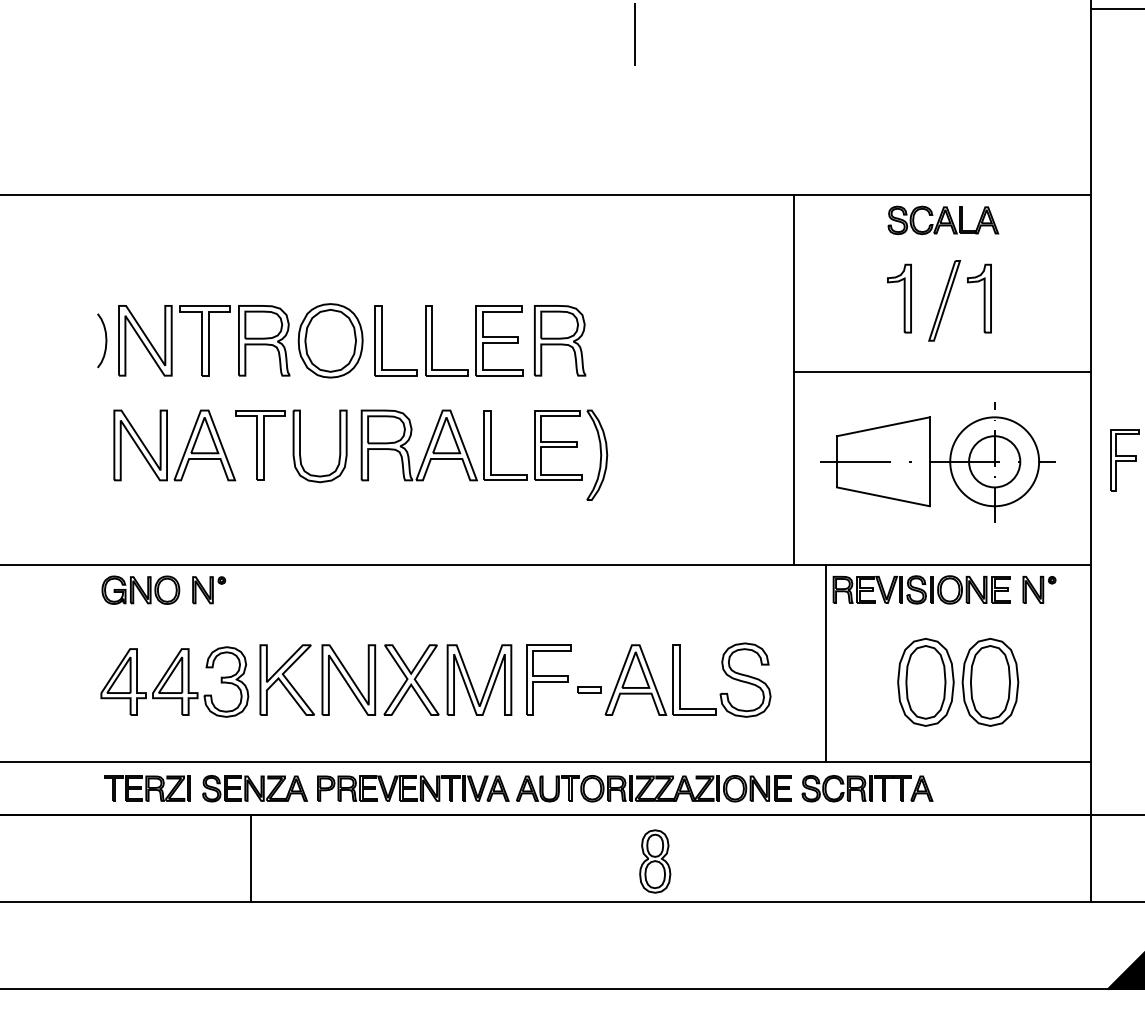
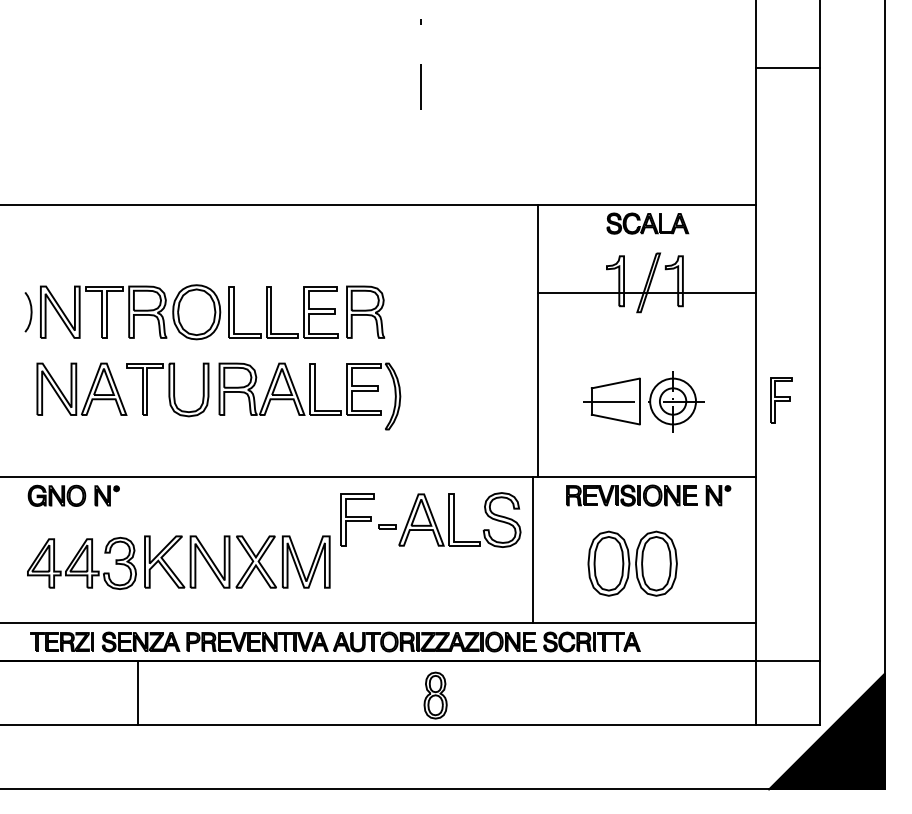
line: (941, 372) -> (646, 293), moved
part: (937, 462) -> (643, 401), size x0.7
line: (826, 663) -> (533, 549), moved
part: (648, 679) -> (430, 519), moved
part: (957, 682) -> (632, 563), moved

